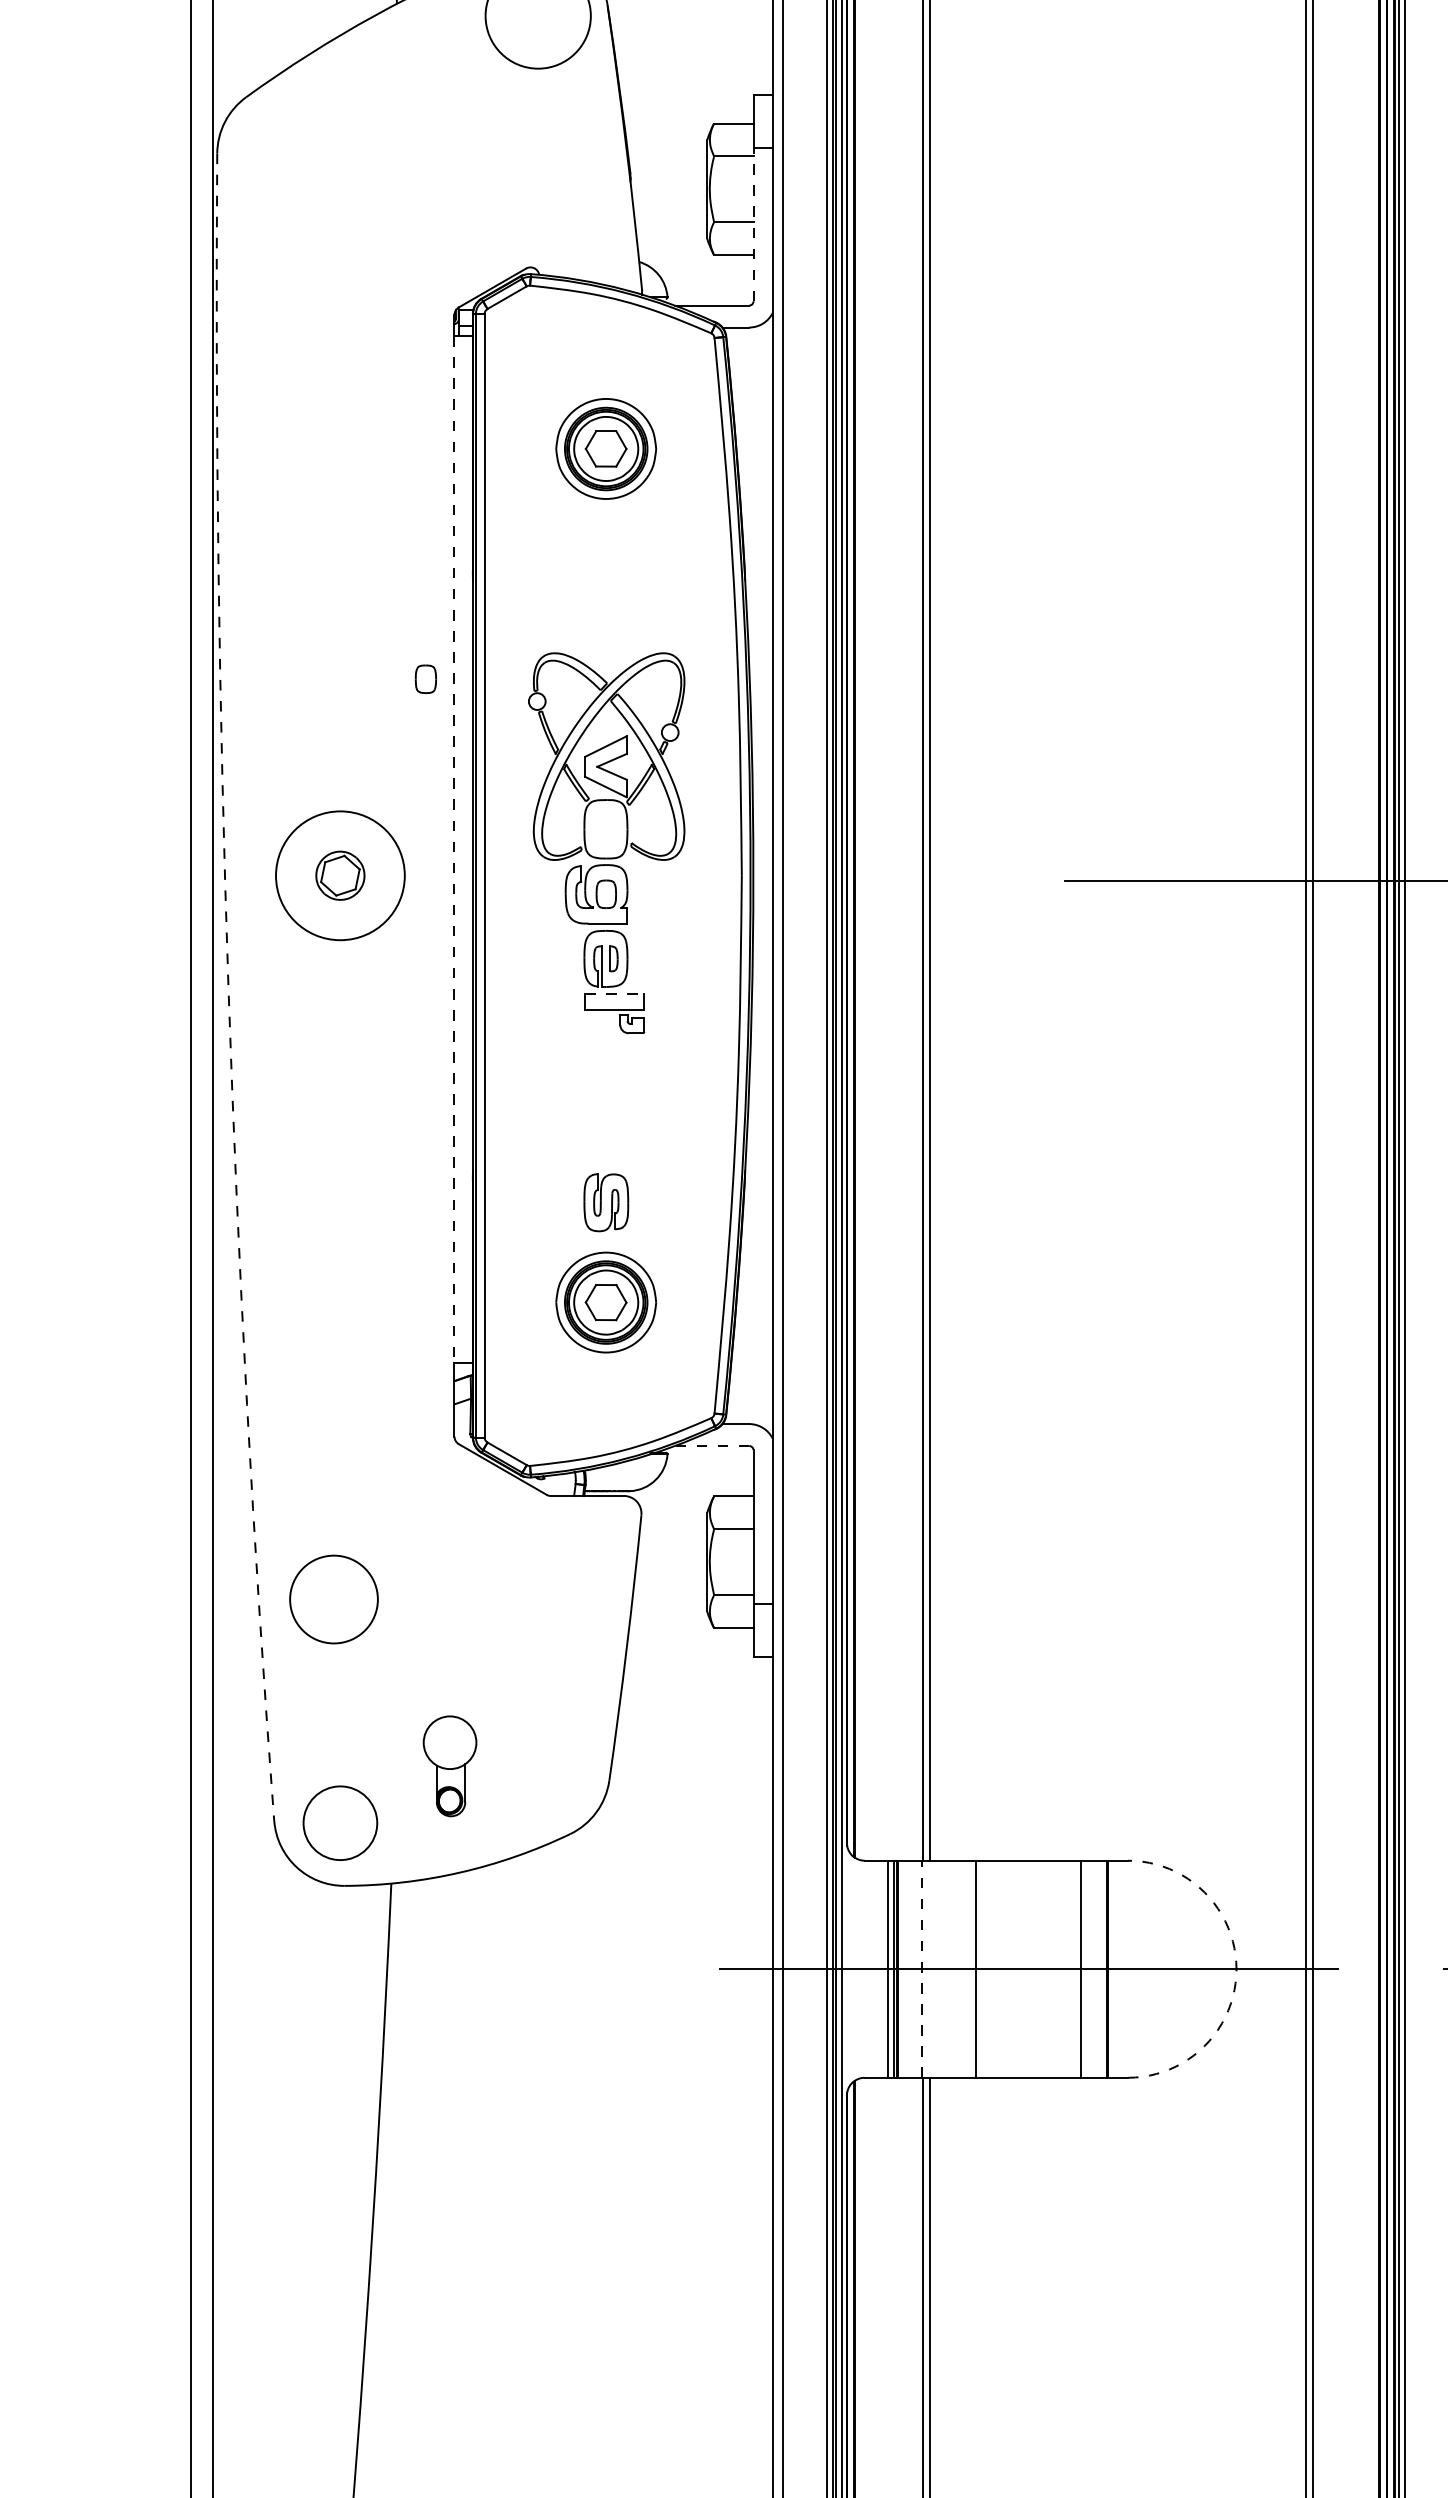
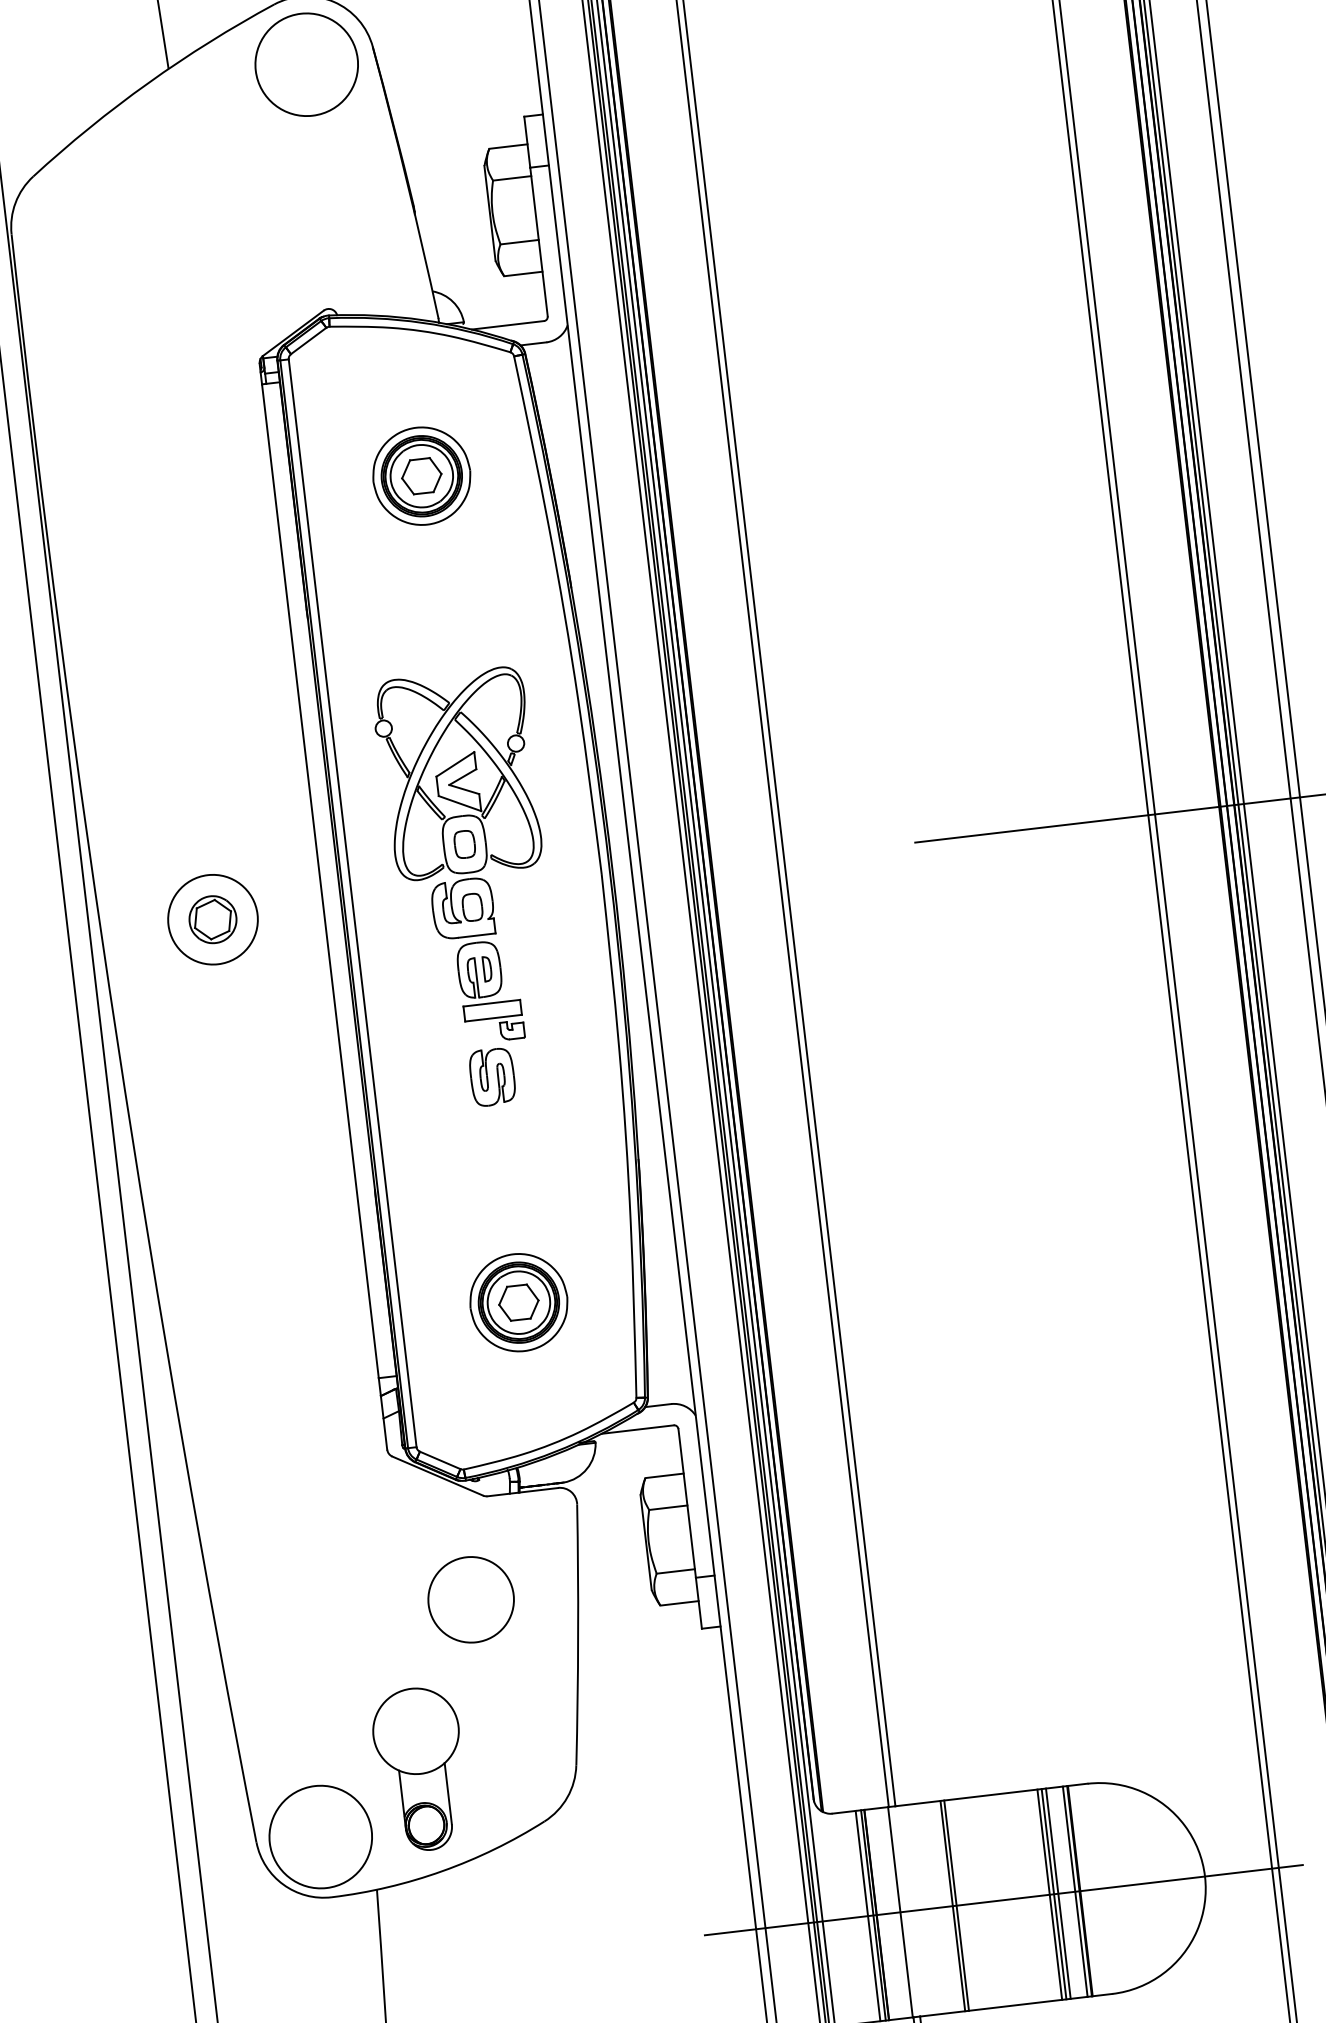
line: (753, 224) -> (538, 242), dashed -> solid
part: (425, 678) -> (464, 843), moved
line: (454, 849) -> (320, 881), dashed -> solid
circle: (340, 875) -> (213, 919), size x0.71
arc: (228, 987) -> (117, 1040), dashed -> solid
line: (614, 994) -> (491, 1003), dashed -> solid
part: (606, 1202) -> (492, 1076), moved
line: (711, 1446) -> (637, 1430), dashed -> solid
circle: (333, 1599) -> (470, 1599), moved
part: (449, 1766) -> (419, 1769), size x1.67
circle: (340, 1822) -> (320, 1836), size x1.43
line: (979, 1968) -> (956, 1905), added
line: (1076, 1968) -> (1050, 1893), added
line: (1085, 1968) -> (1058, 1892), added
line: (1102, 1968) -> (1075, 1891), added
line: (921, 1969) -> (900, 1912), dashed -> solid
arc: (1236, 1969) -> (1205, 1876), dashed -> solid

